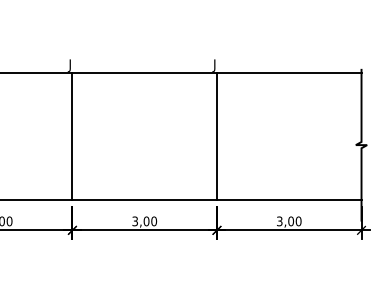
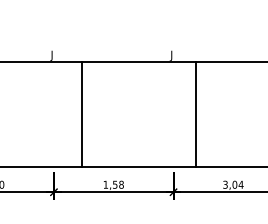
line: (72, 136) -> (82, 114), moved
line: (216, 136) -> (195, 114), moved
text: (144, 221) -> (113, 184), 3,00 -> 1,58
text: (298, 221) -> (241, 184), 3,00 -> 3,04

